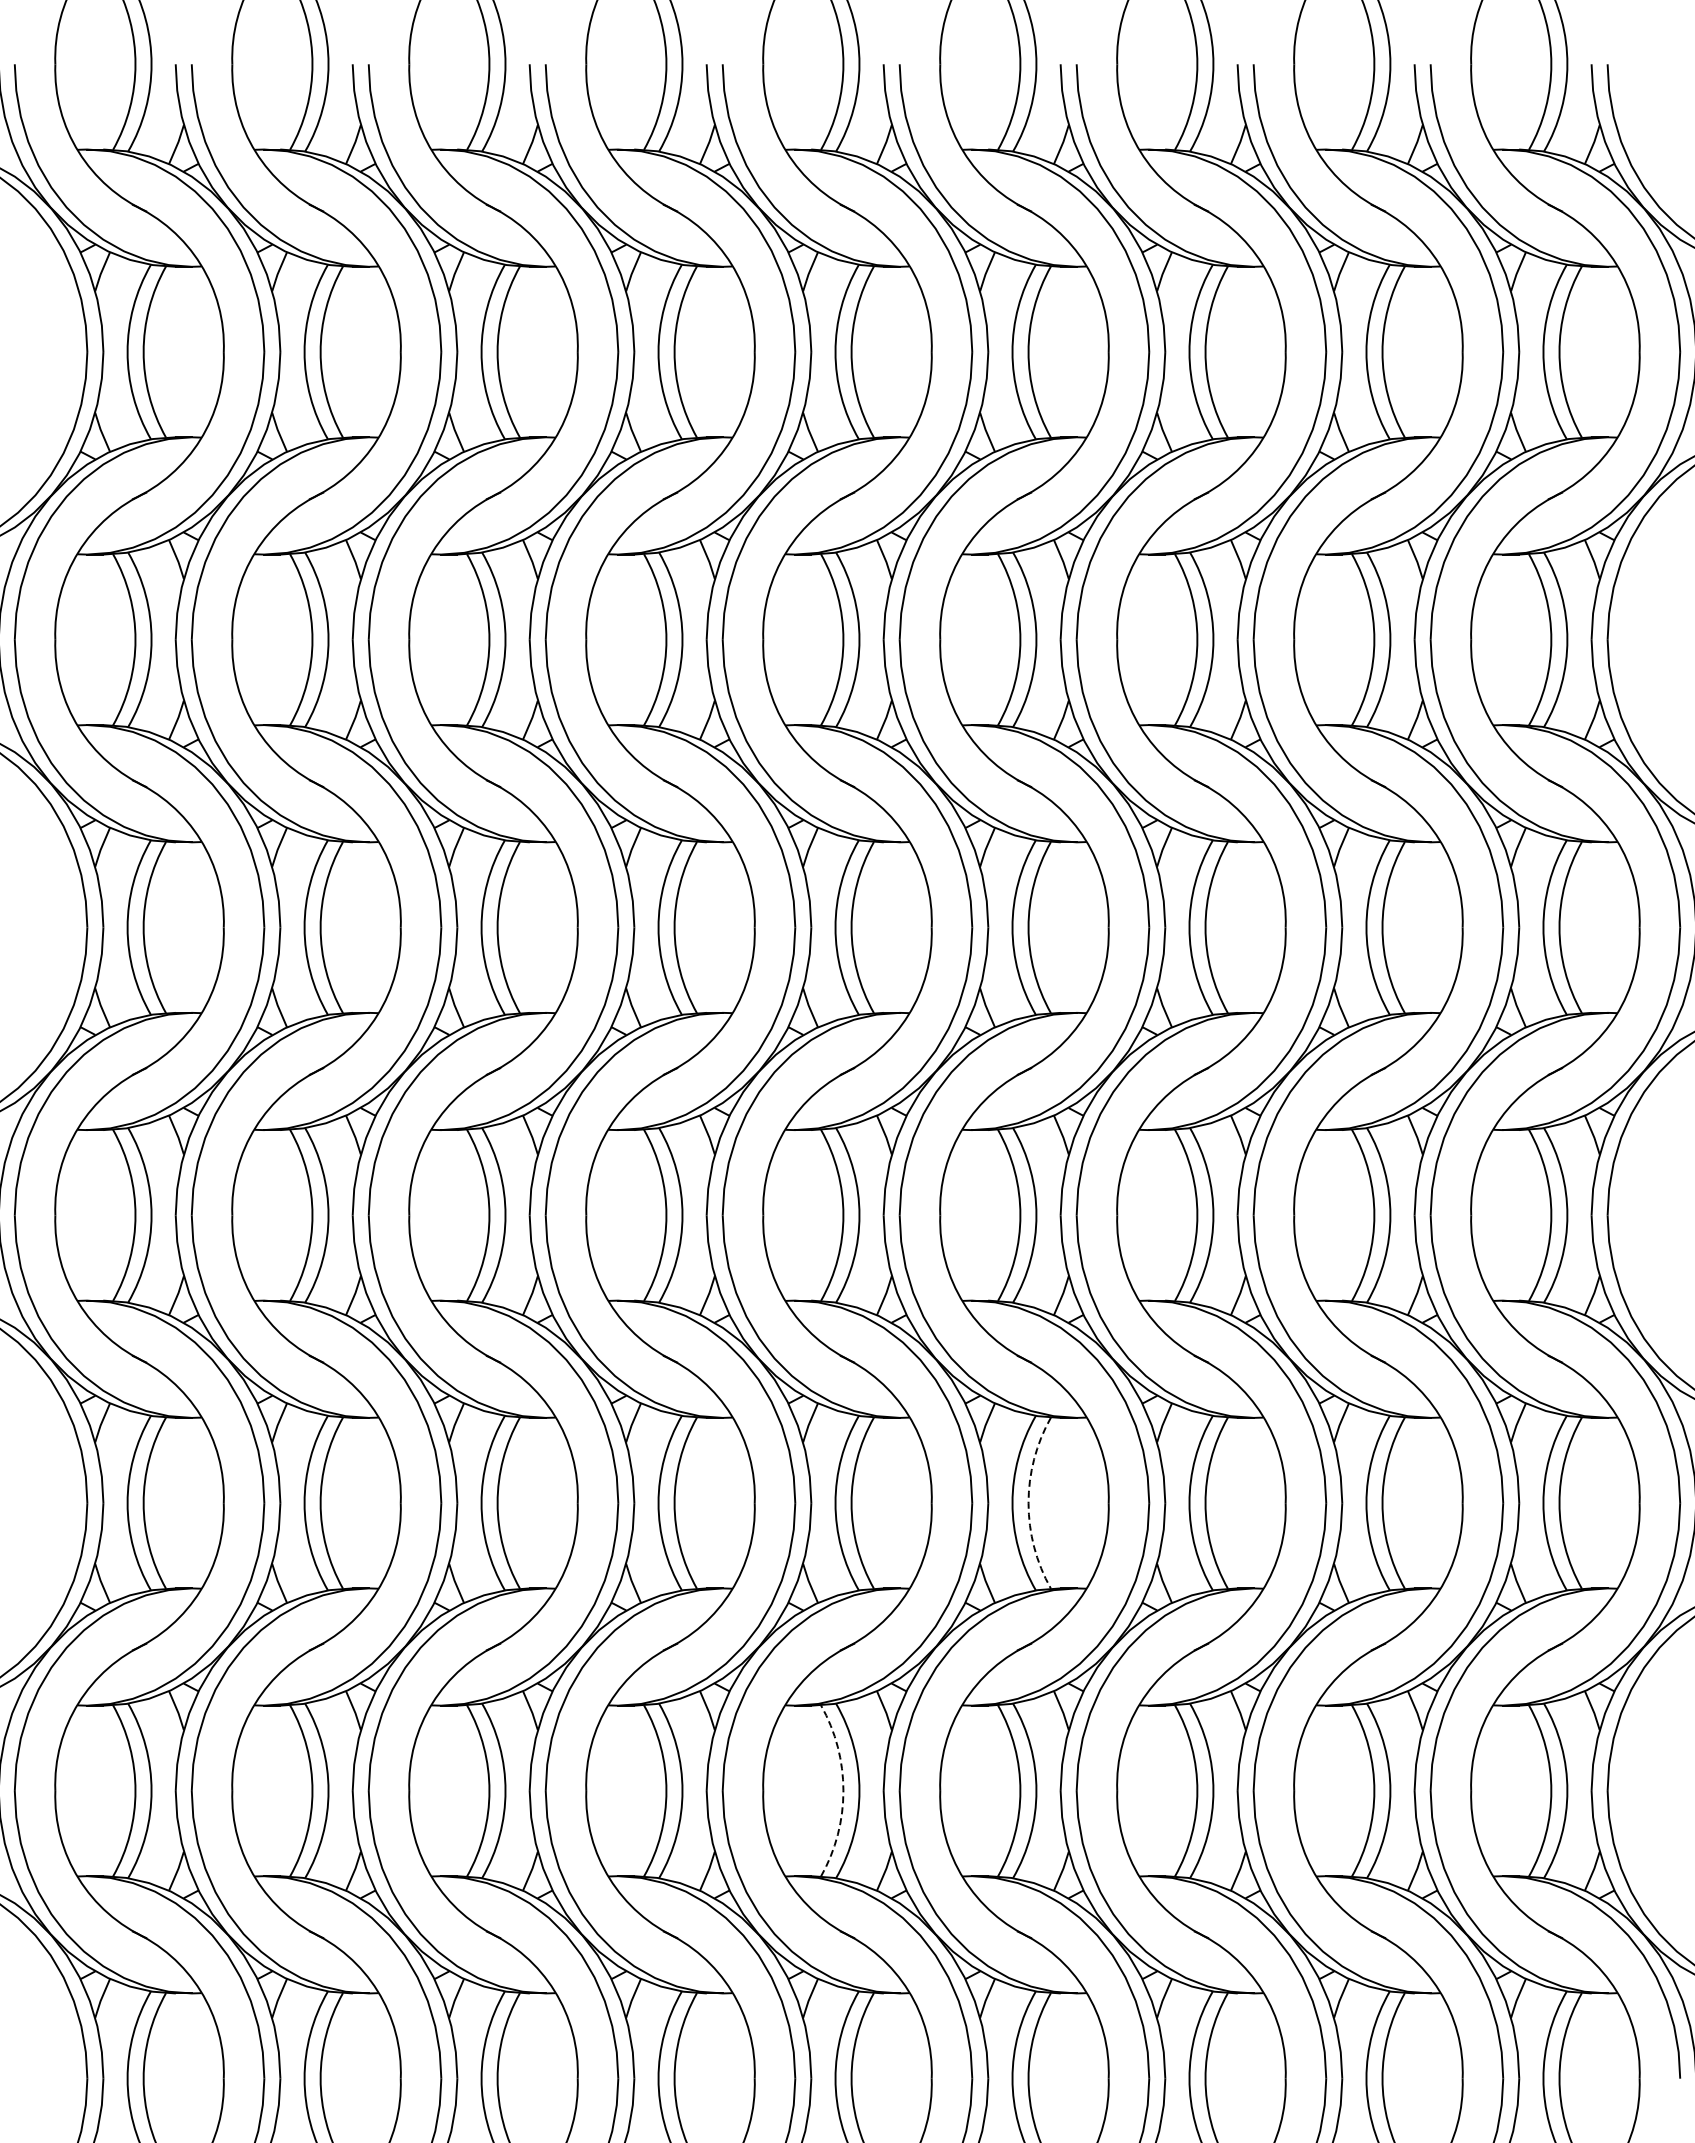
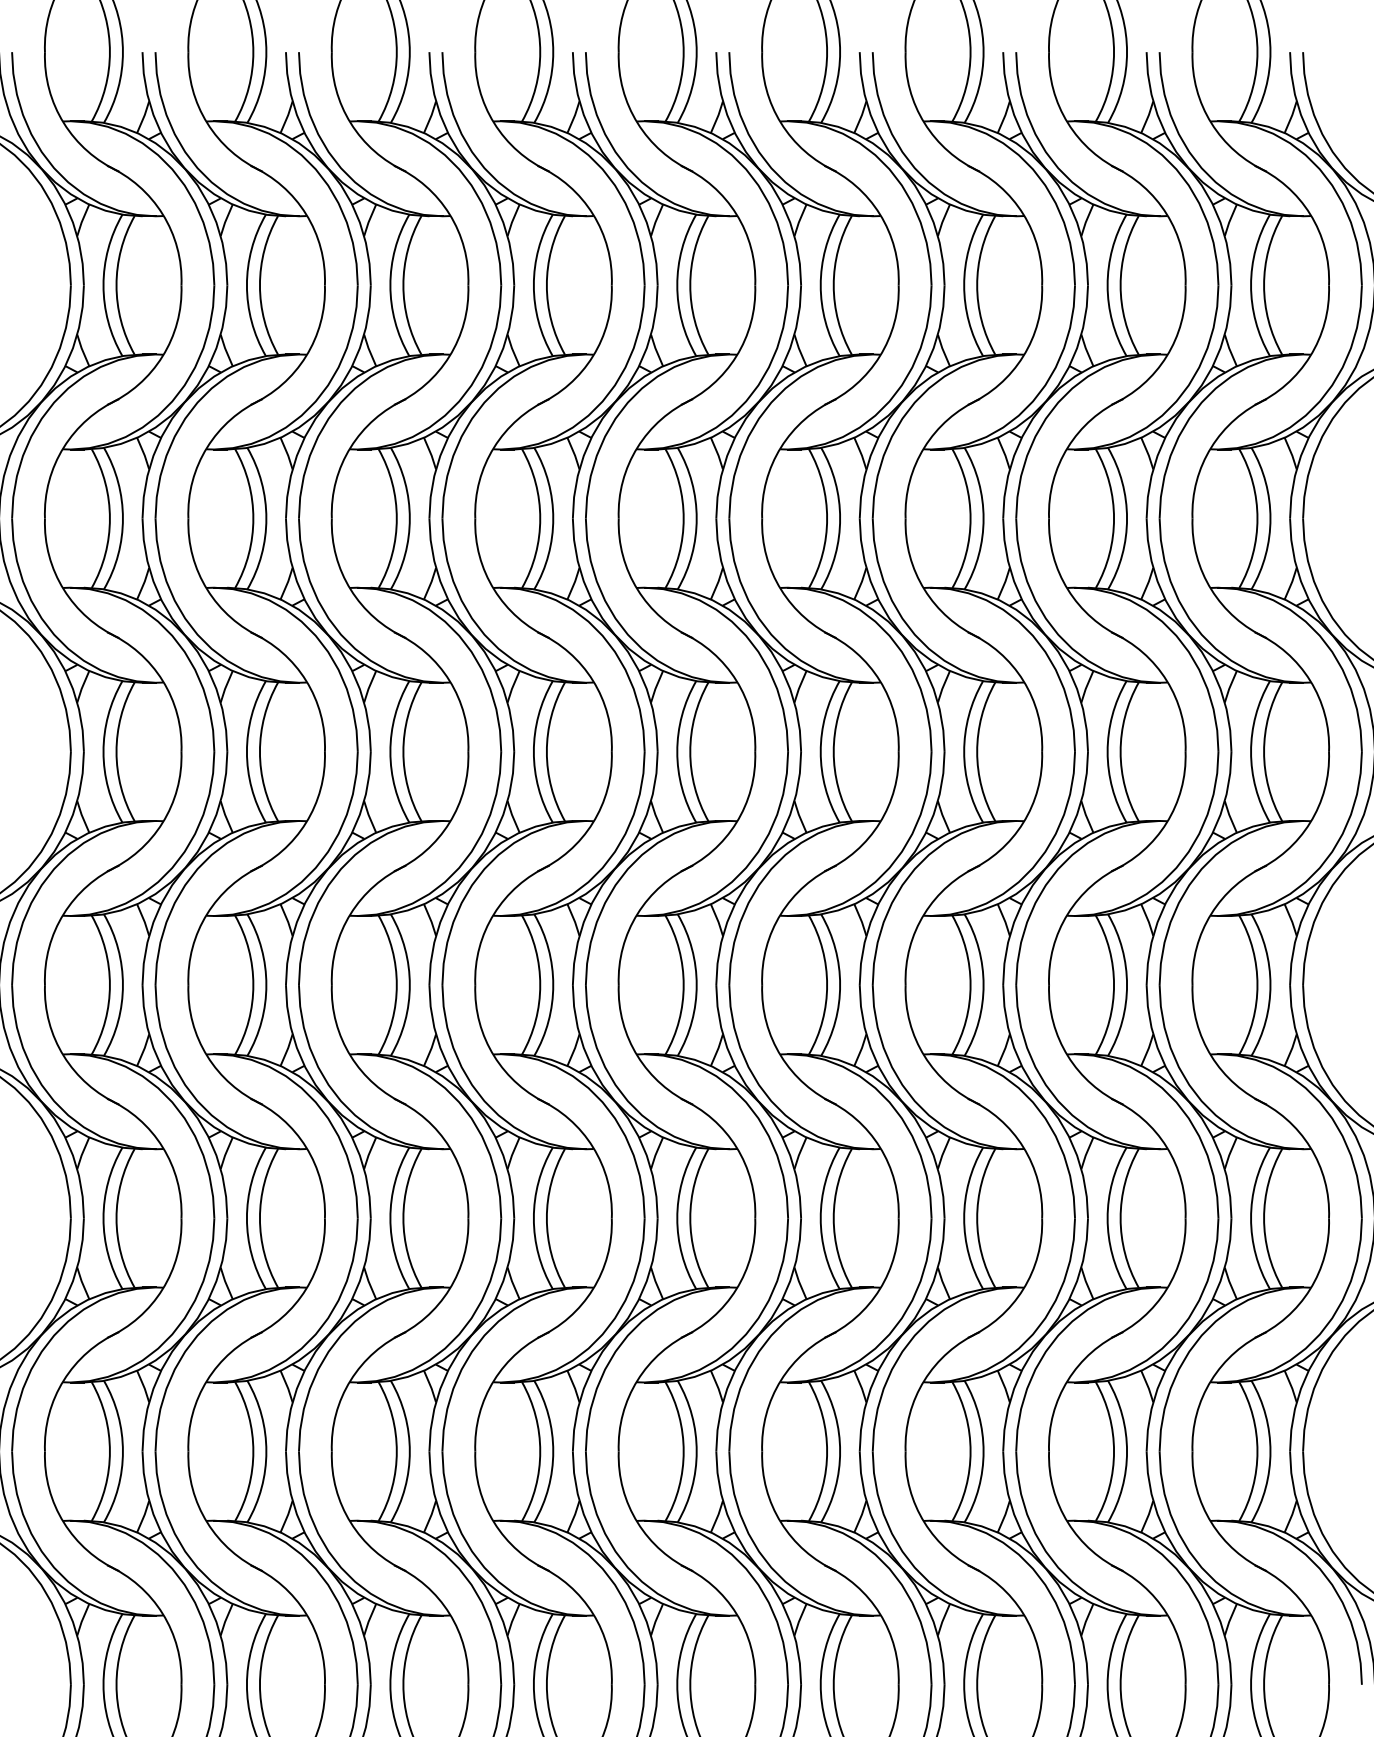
arc: (1028, 1503) -> (833, 1218), dashed -> solid
arc: (843, 1790) -> (683, 1451), dashed -> solid

